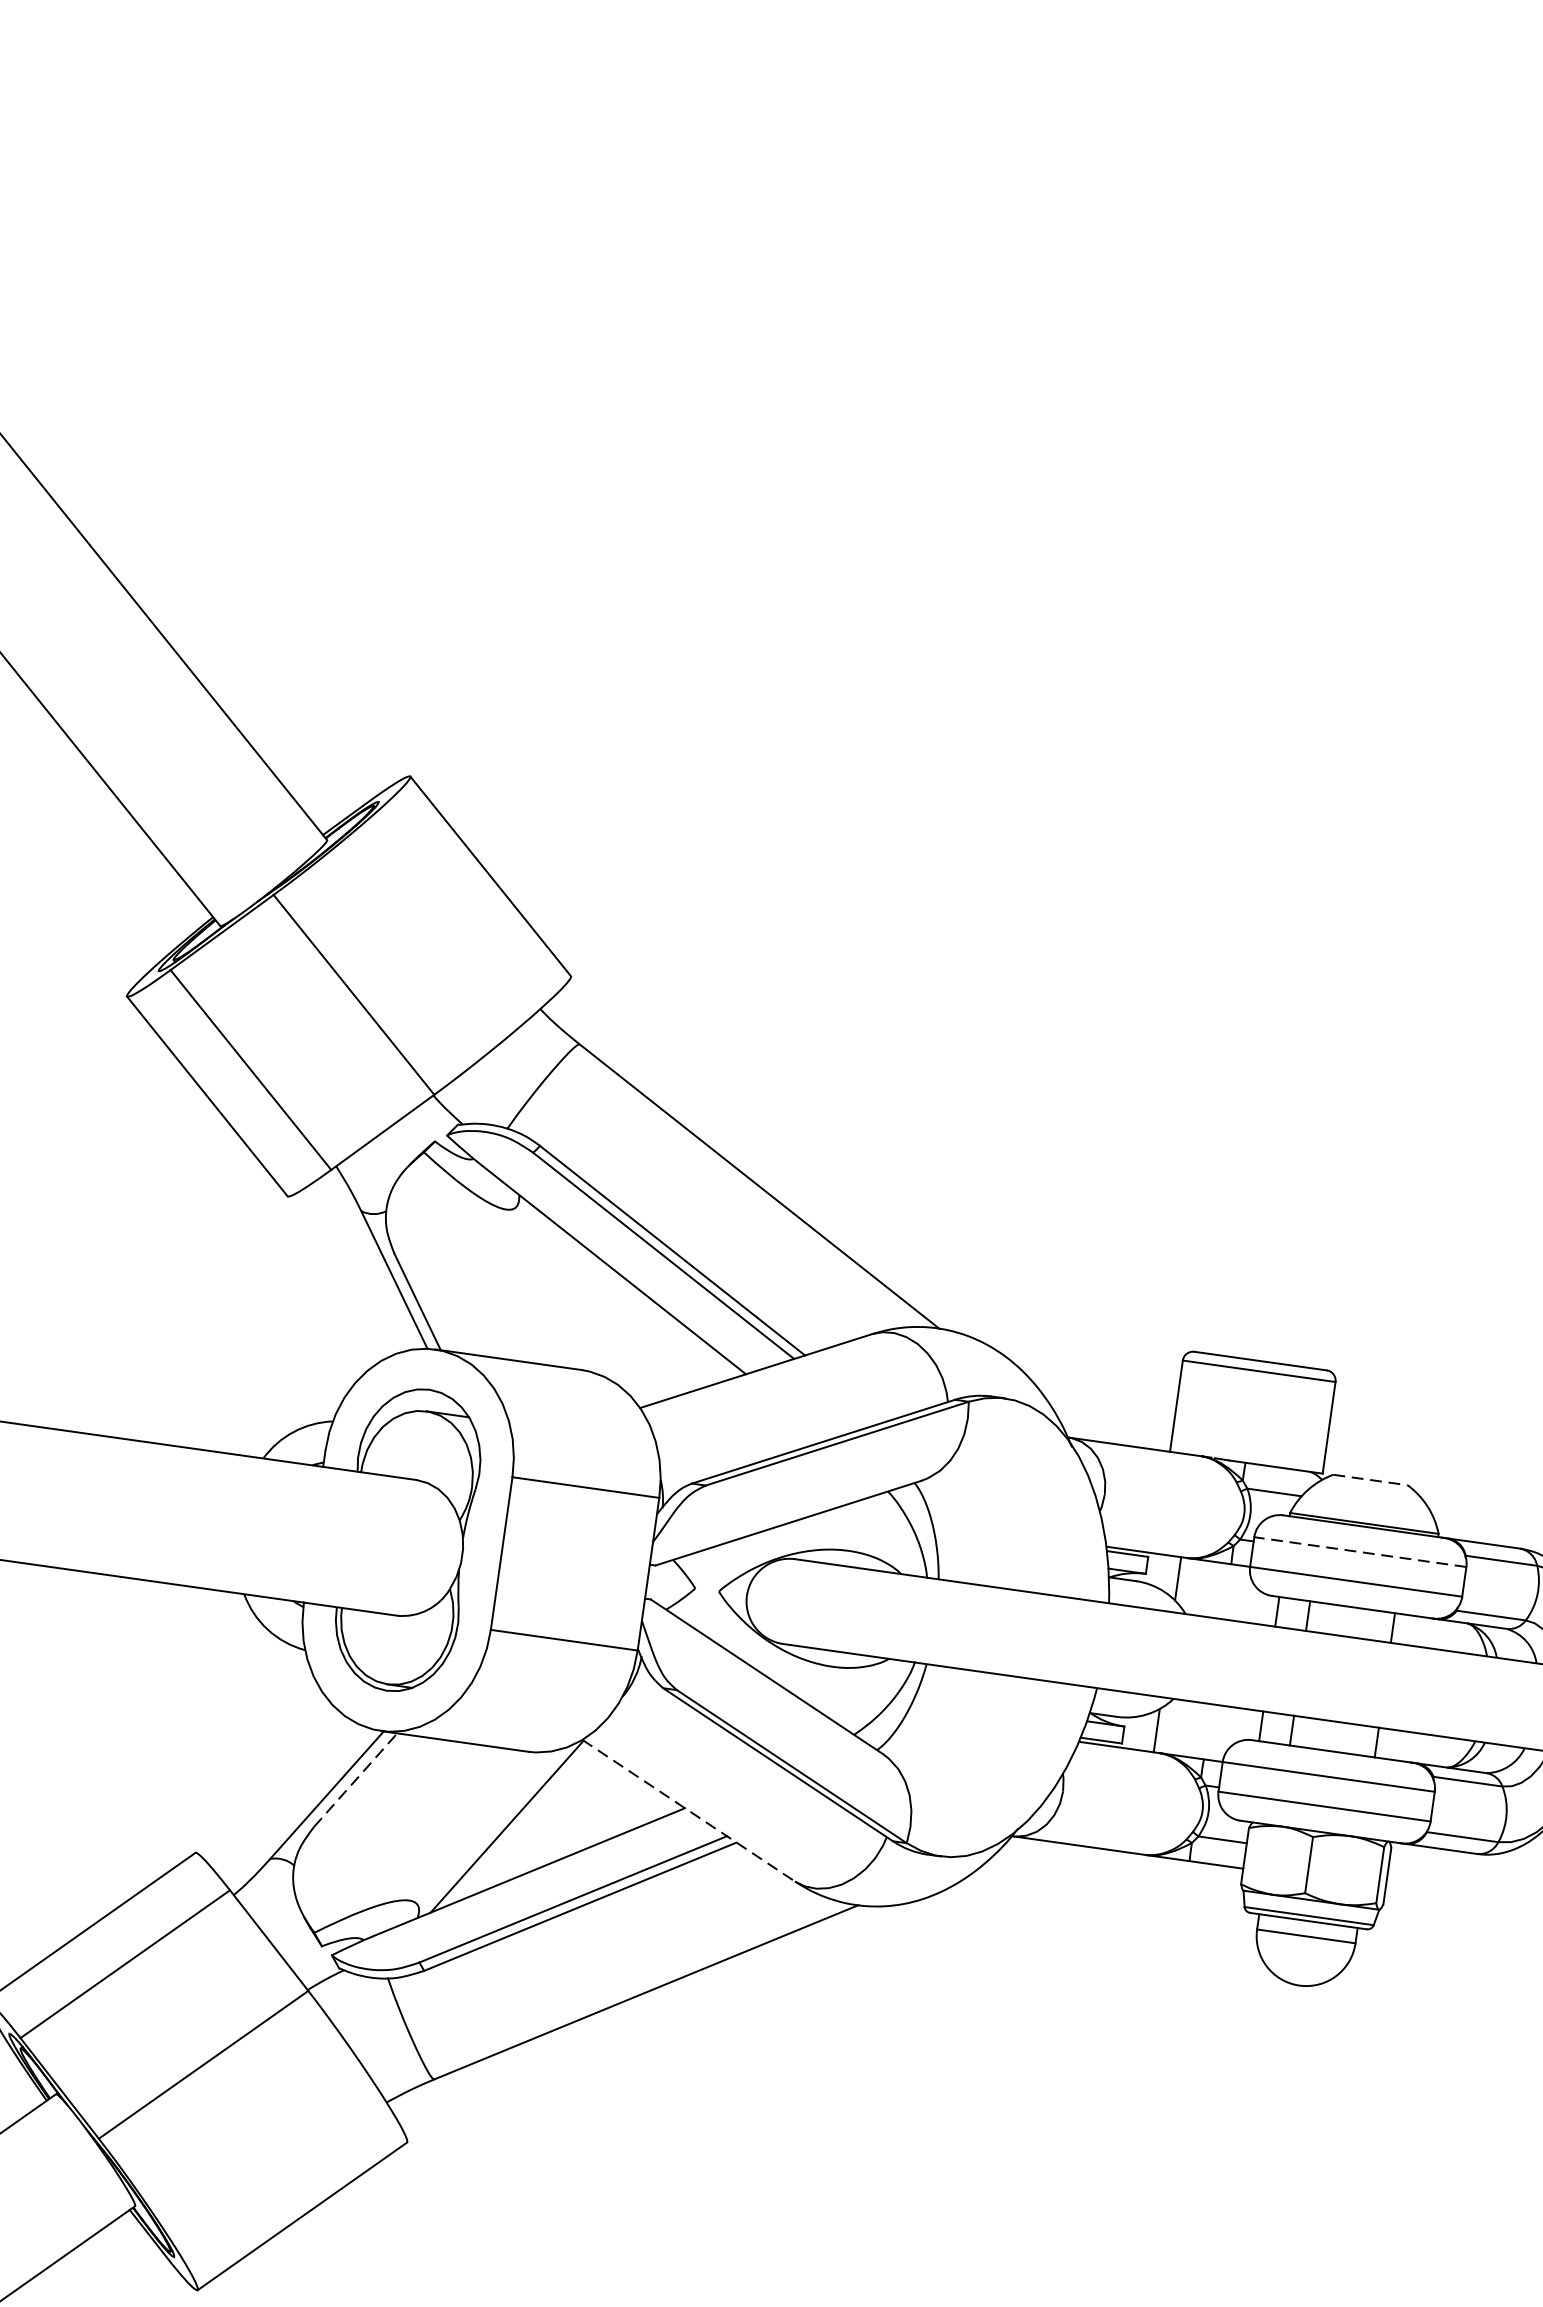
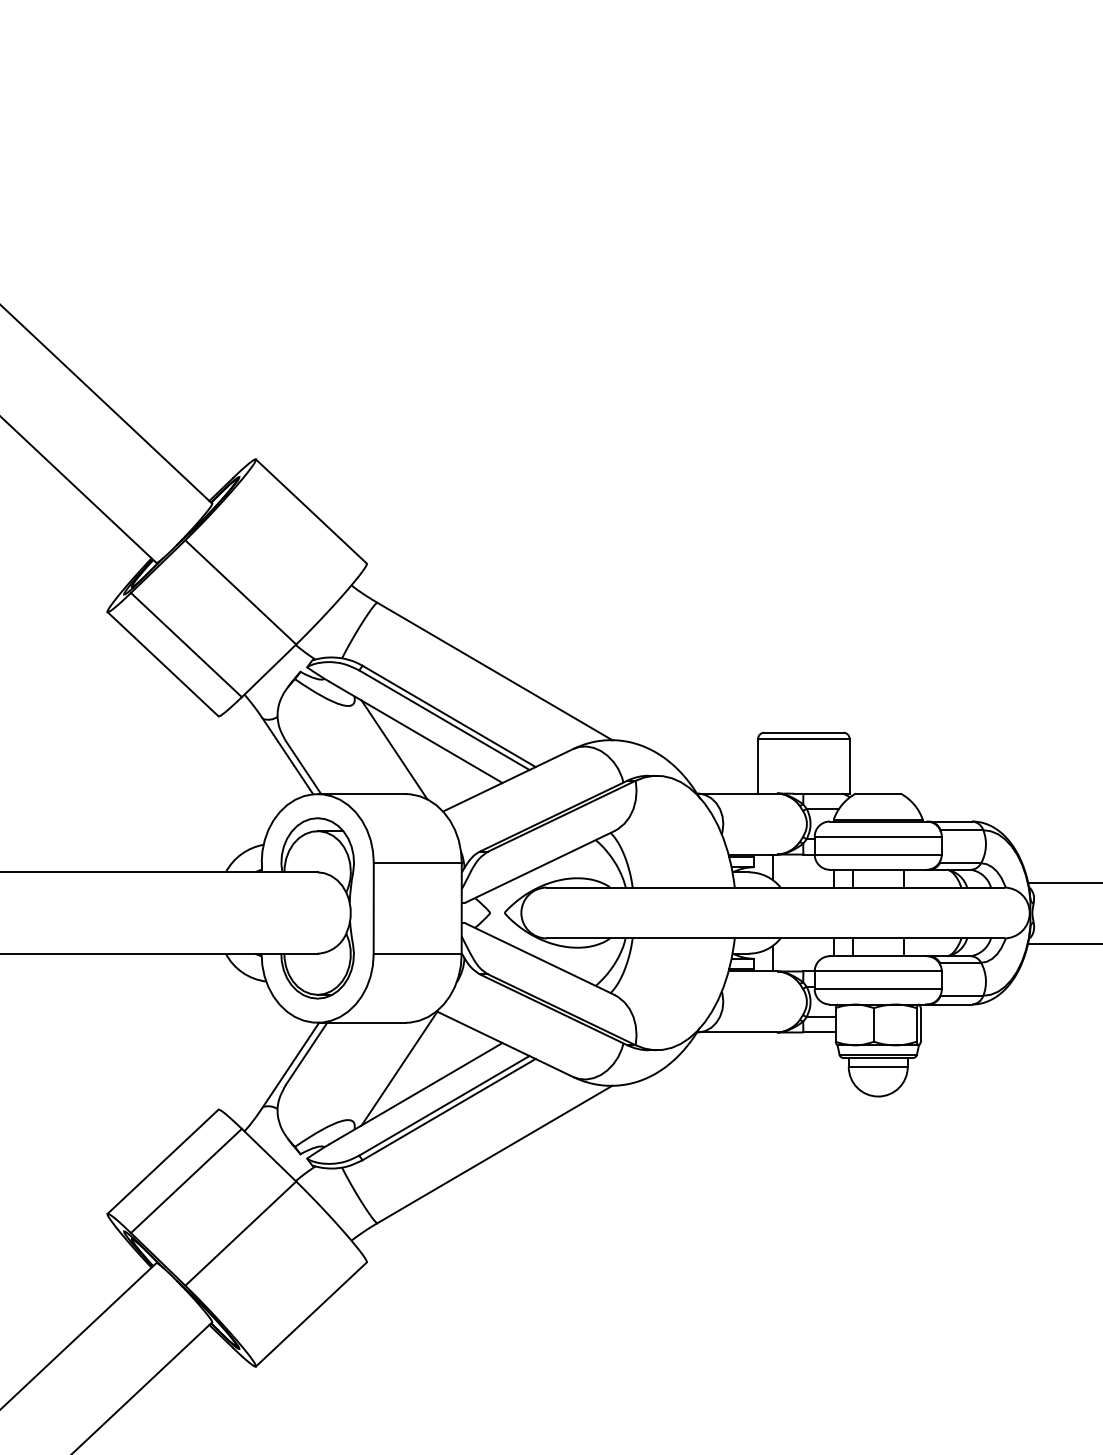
line: (573, 1293) -> (394, 749), added
line: (1370, 1479) -> (878, 793), dashed -> solid
line: (1360, 1551) -> (878, 836), dashed -> solid
line: (355, 1779) -> (306, 1053), dashed -> solid
line: (687, 1811) -> (504, 1044), dashed -> solid

